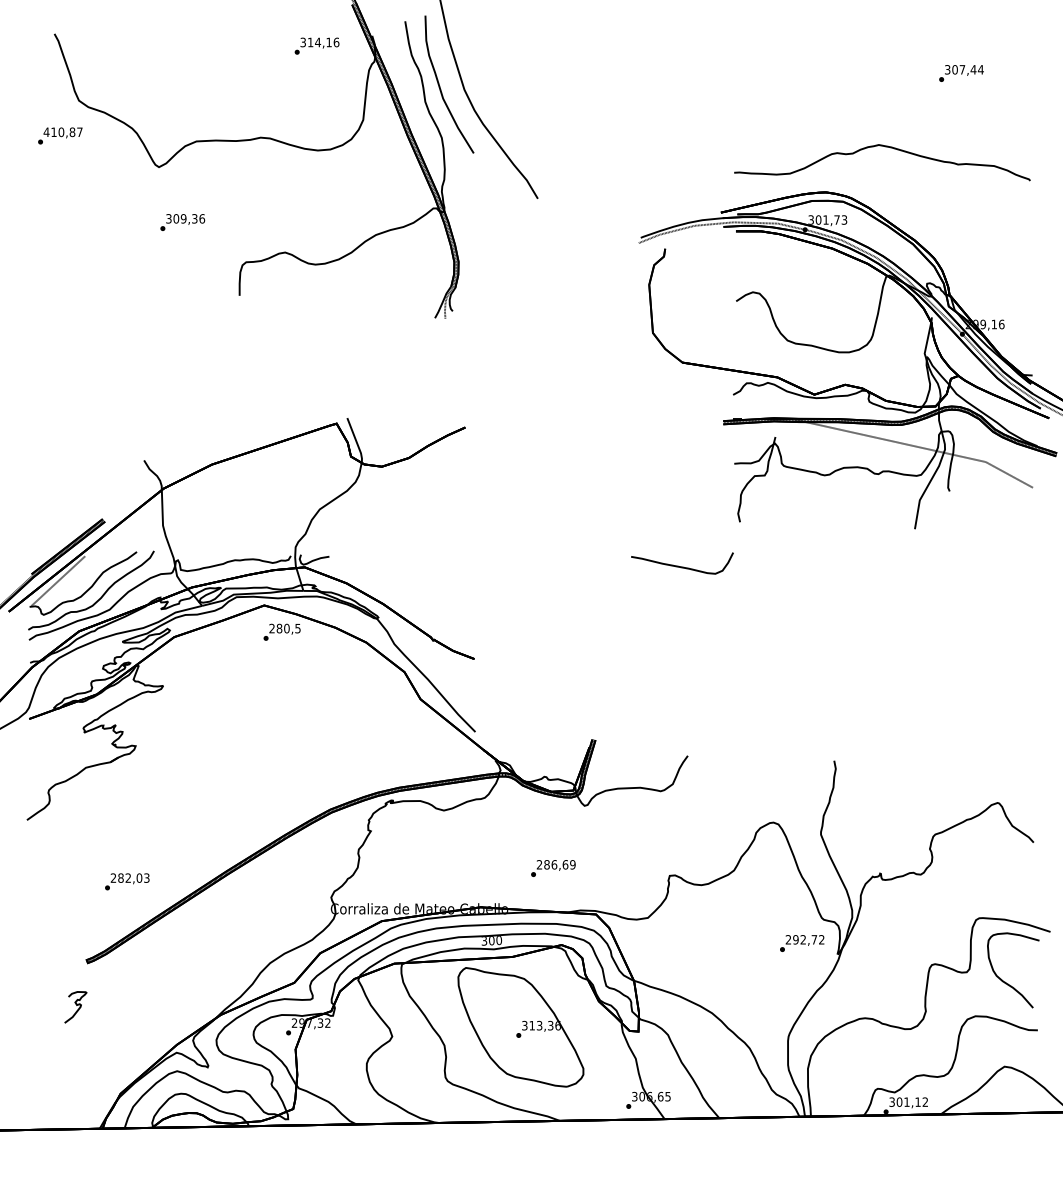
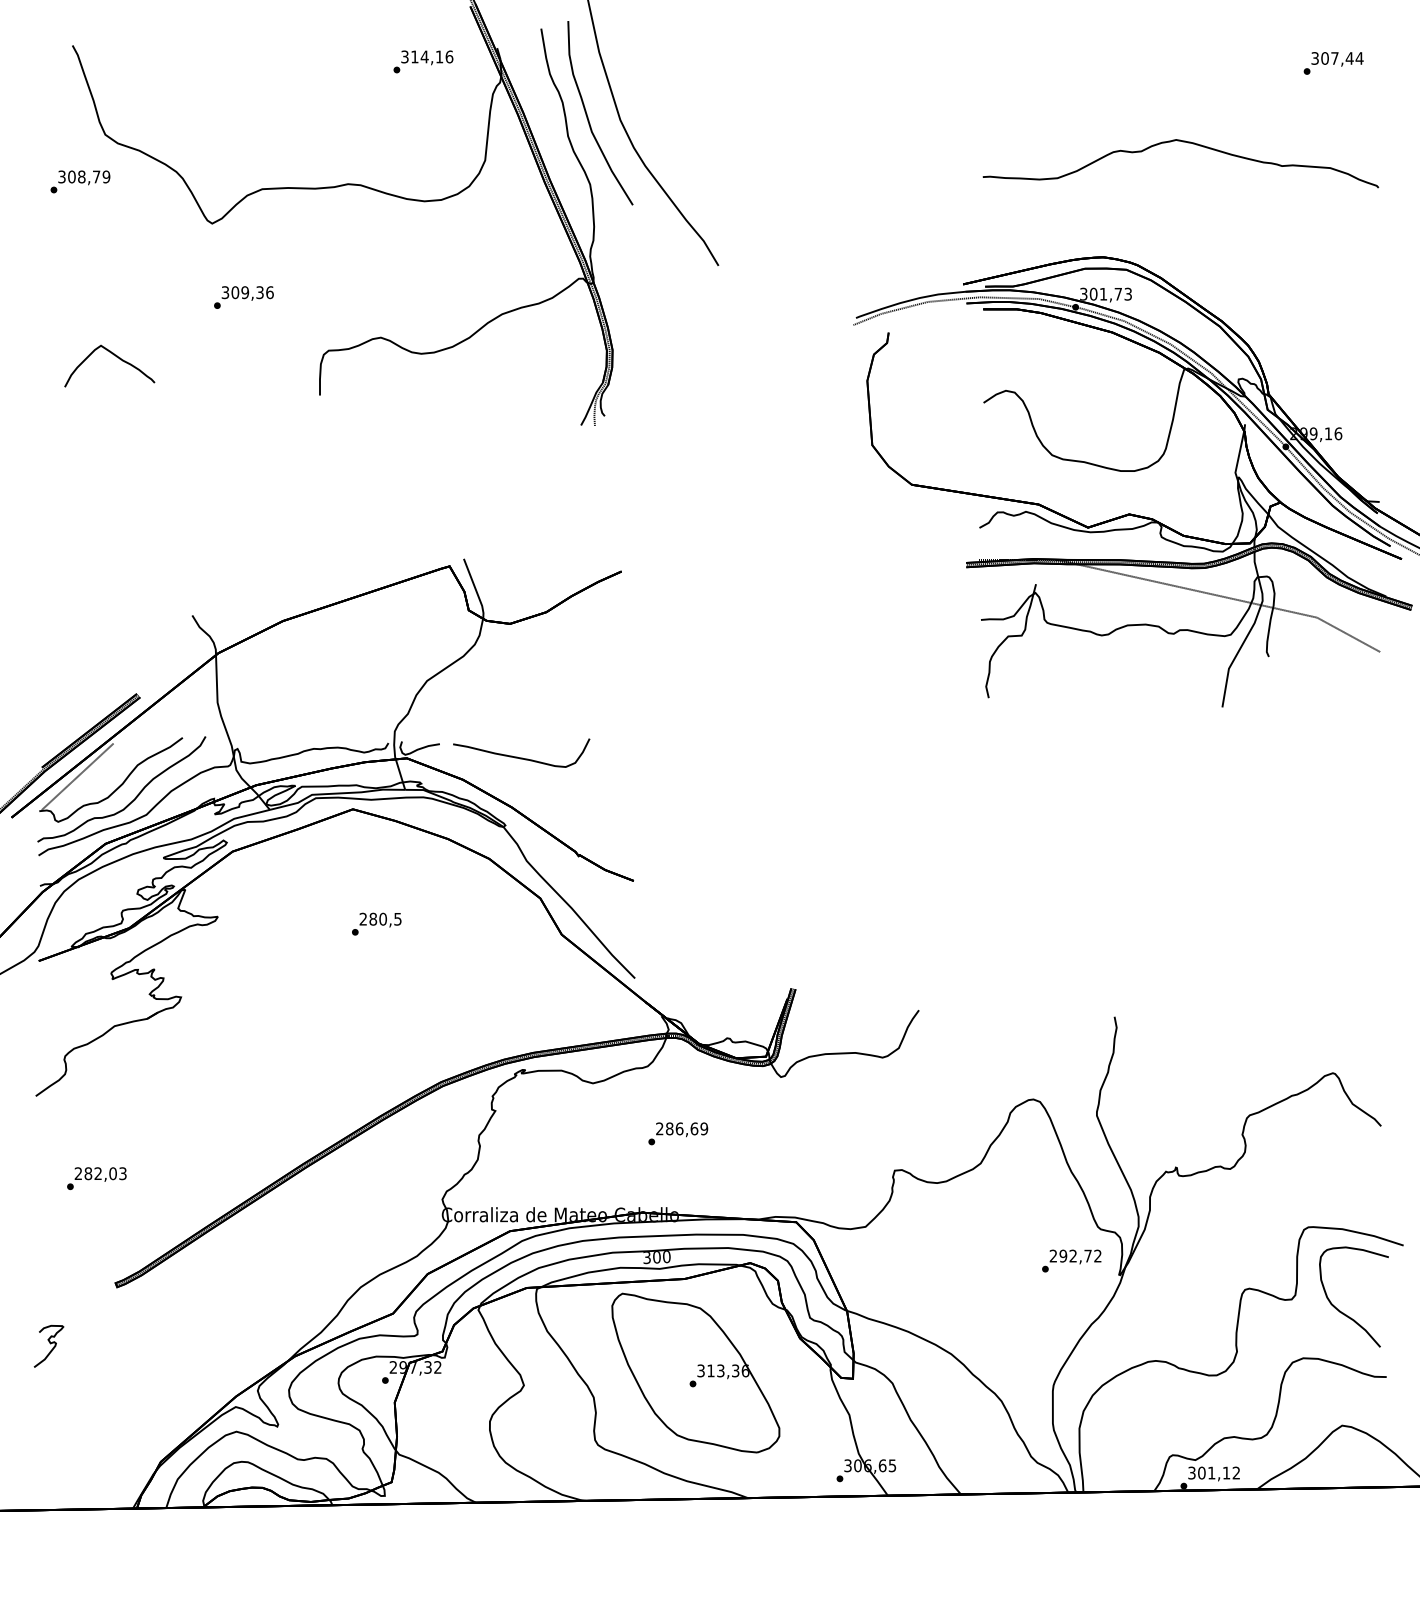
text: (961, 73) -> (1333, 63), moved
text: (62, 131) -> (83, 176), 410,87 -> 308,79
curve: (883, 146) -> (1182, 142), moved
curve: (87, 267) -> (116, 357), added
curve: (682, 566) -> (521, 757), moved
text: (281, 631) -> (376, 923), moved
text: (553, 868) -> (678, 1133), moved
text: (127, 881) -> (96, 1178), moved
curve: (76, 1005) -> (49, 1343), moved

